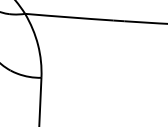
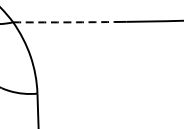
arc: (69, 17) -> (63, 22), solid -> dashed

